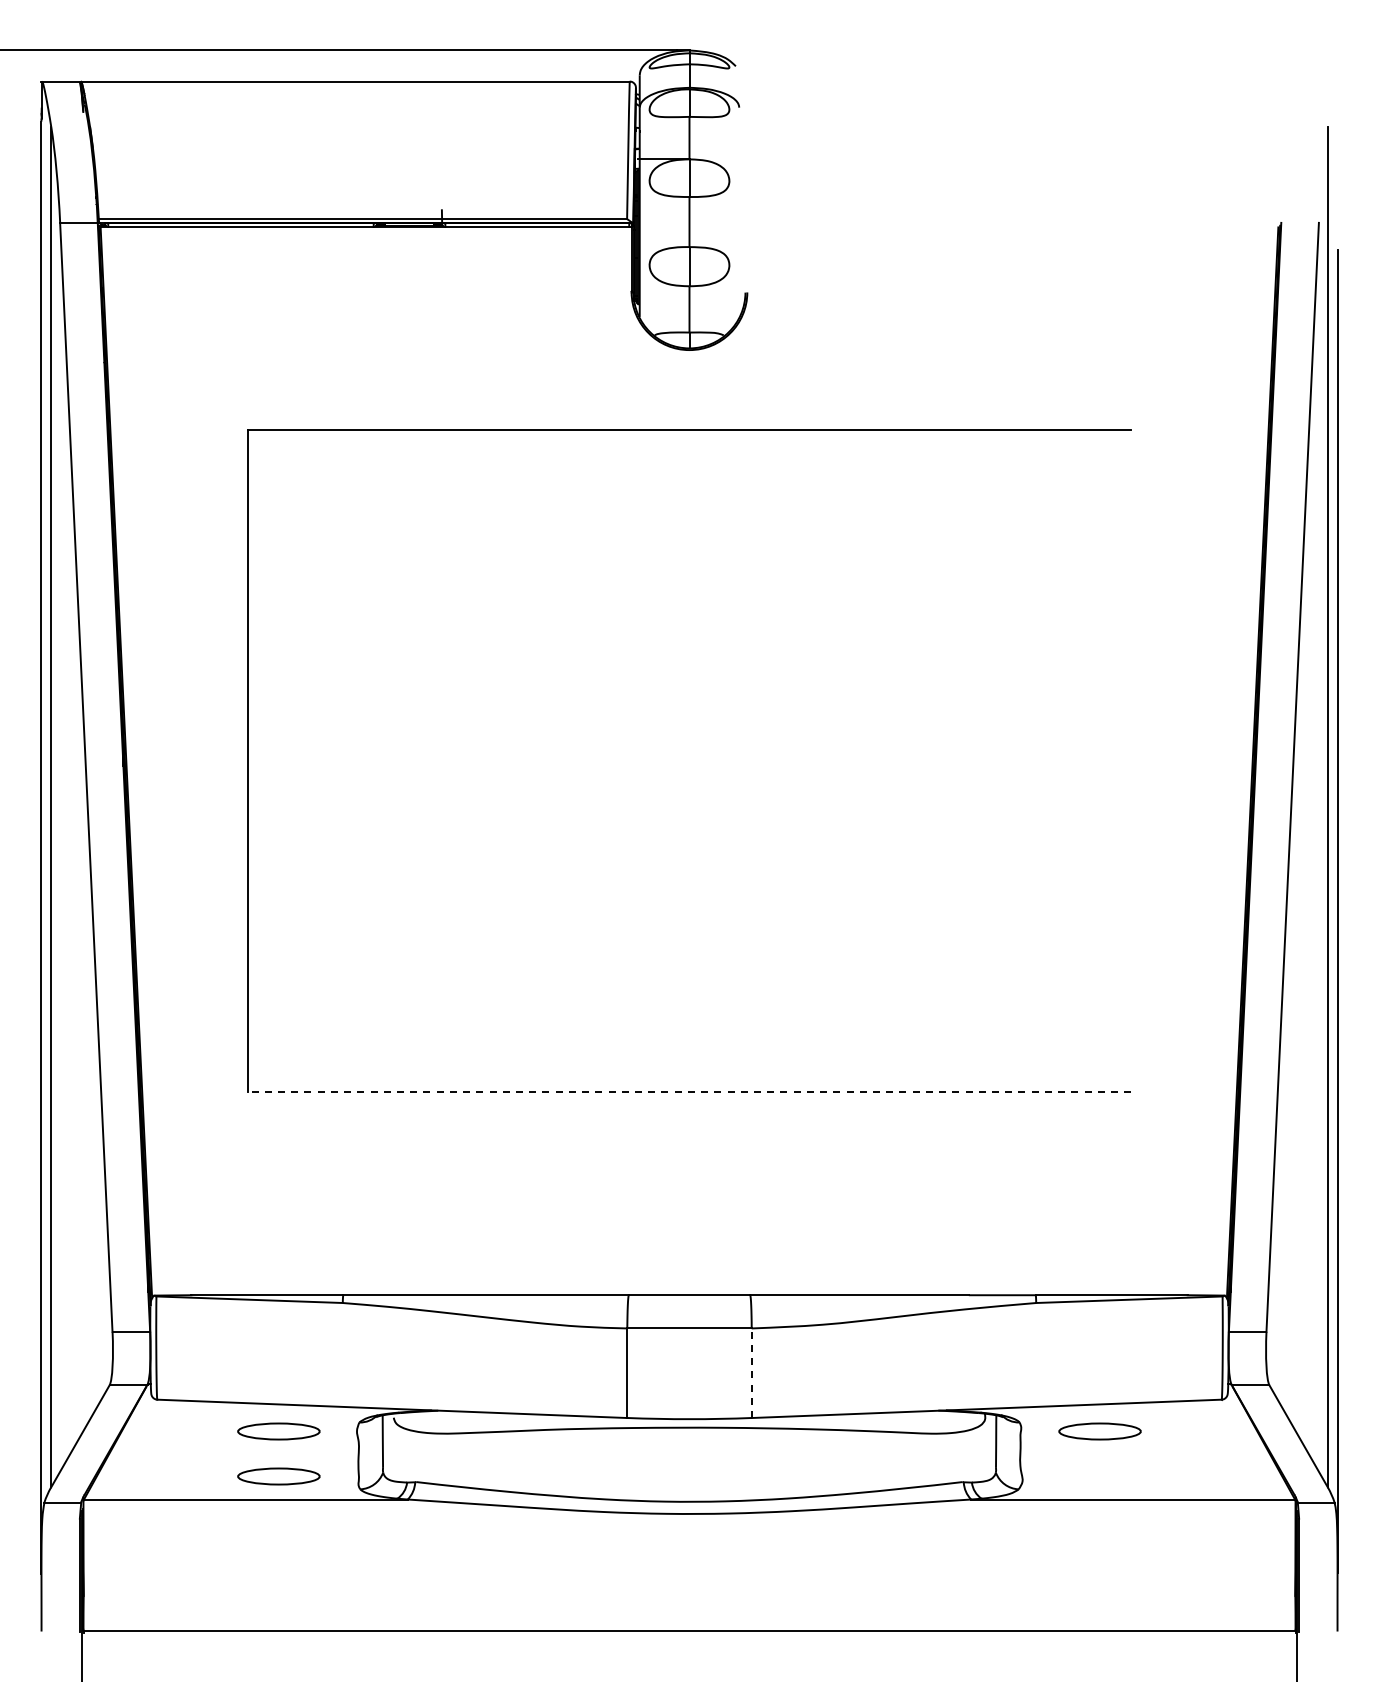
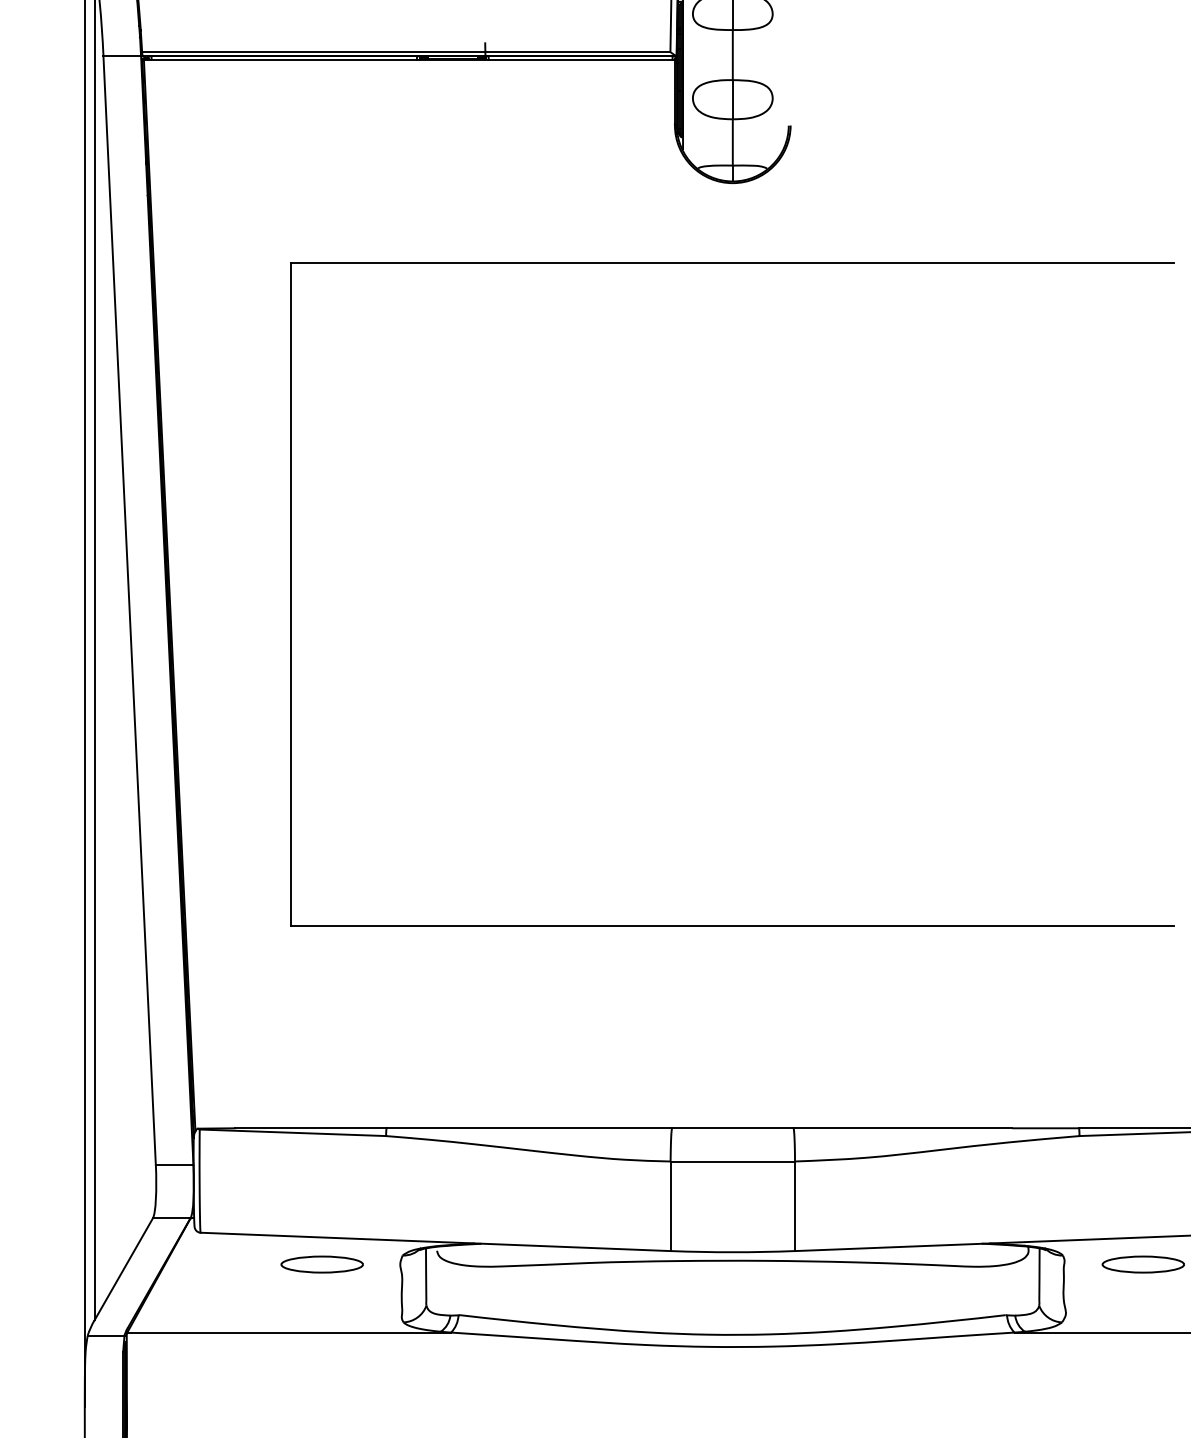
line: (689, 1092) -> (732, 925), dashed -> solid
line: (751, 1373) -> (794, 1206), dashed -> solid
part: (278, 1476) -> (321, 1309), removed

